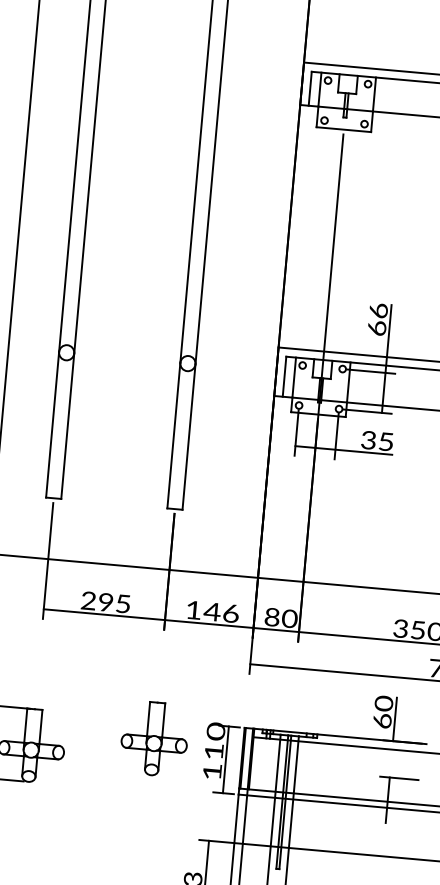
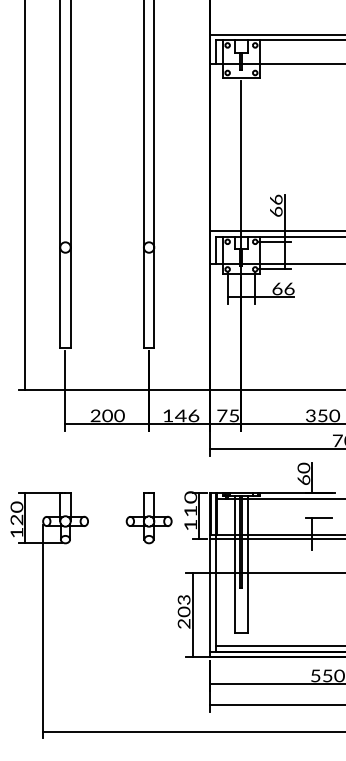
text: (377, 440) -> (283, 288), 35 -> 66
text: (114, 602) -> (113, 415), 295 -> 200
text: (281, 617) -> (228, 415), 80 -> 75
part: (153, 739) -> (148, 518), moved

